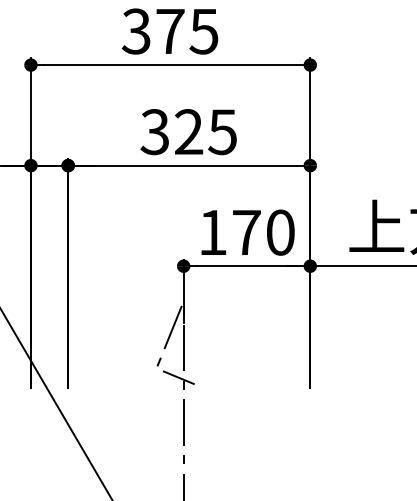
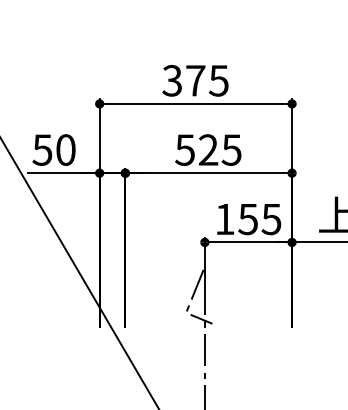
text: (154, 131) -> (184, 149), 325 -> 525
text: (263, 232) -> (259, 219), 170 -> 155

